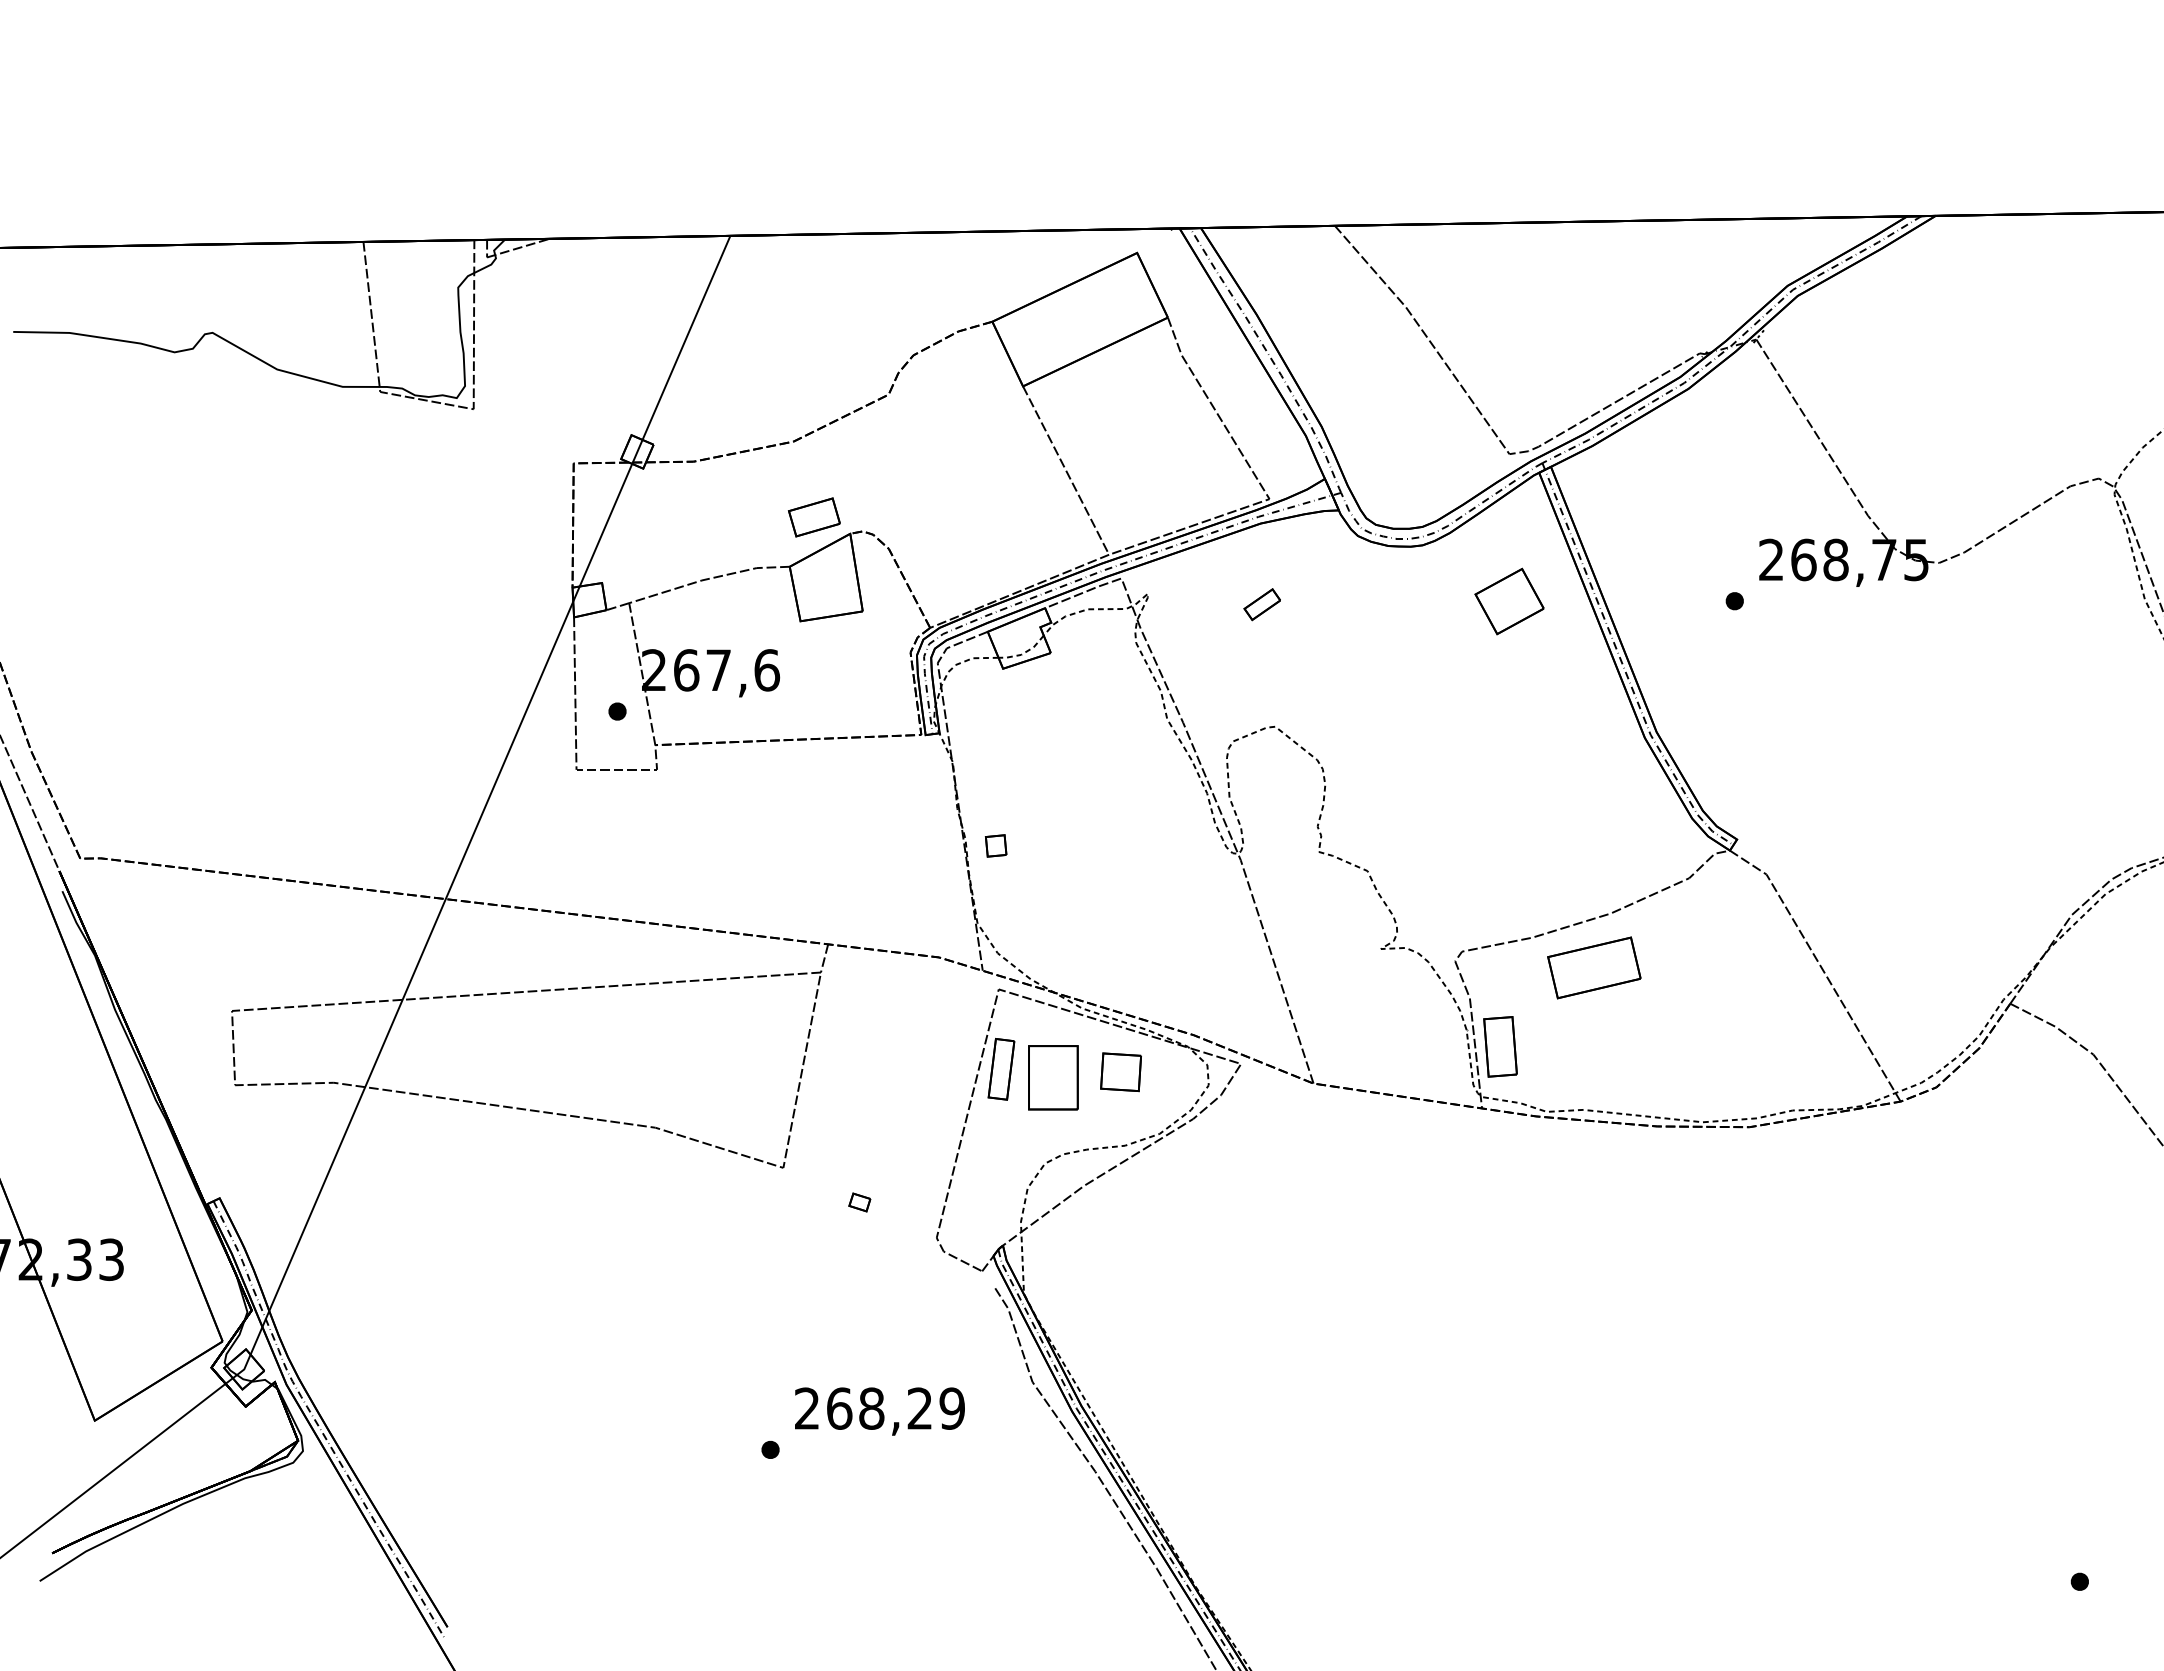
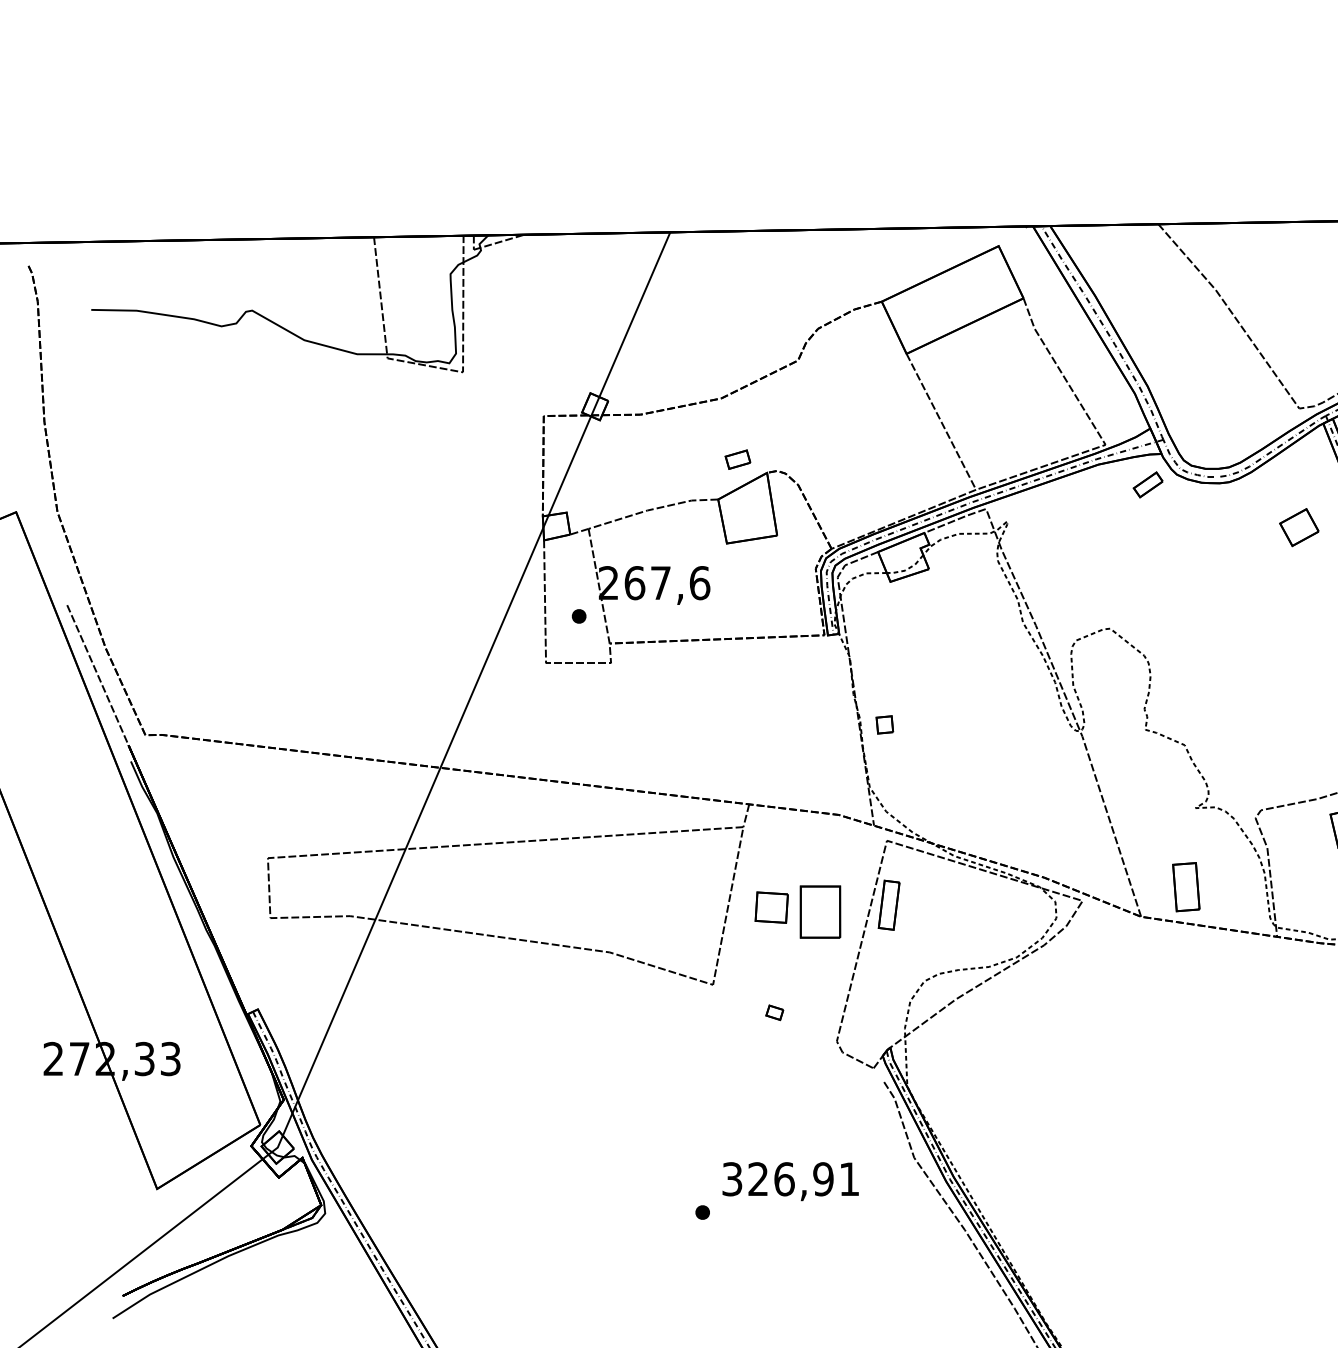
part: (813, 517) -> (737, 459), size x0.6
part: (1509, 601) -> (1299, 527), size x0.7
part: (1261, 604) -> (1147, 484), moved
part: (1500, 1046) -> (1186, 886), moved
part: (1120, 1072) -> (771, 907), moved
part: (1053, 1077) -> (820, 911), moved
text: (879, 1408) -> (790, 1179), 268,29 -> 326,91

